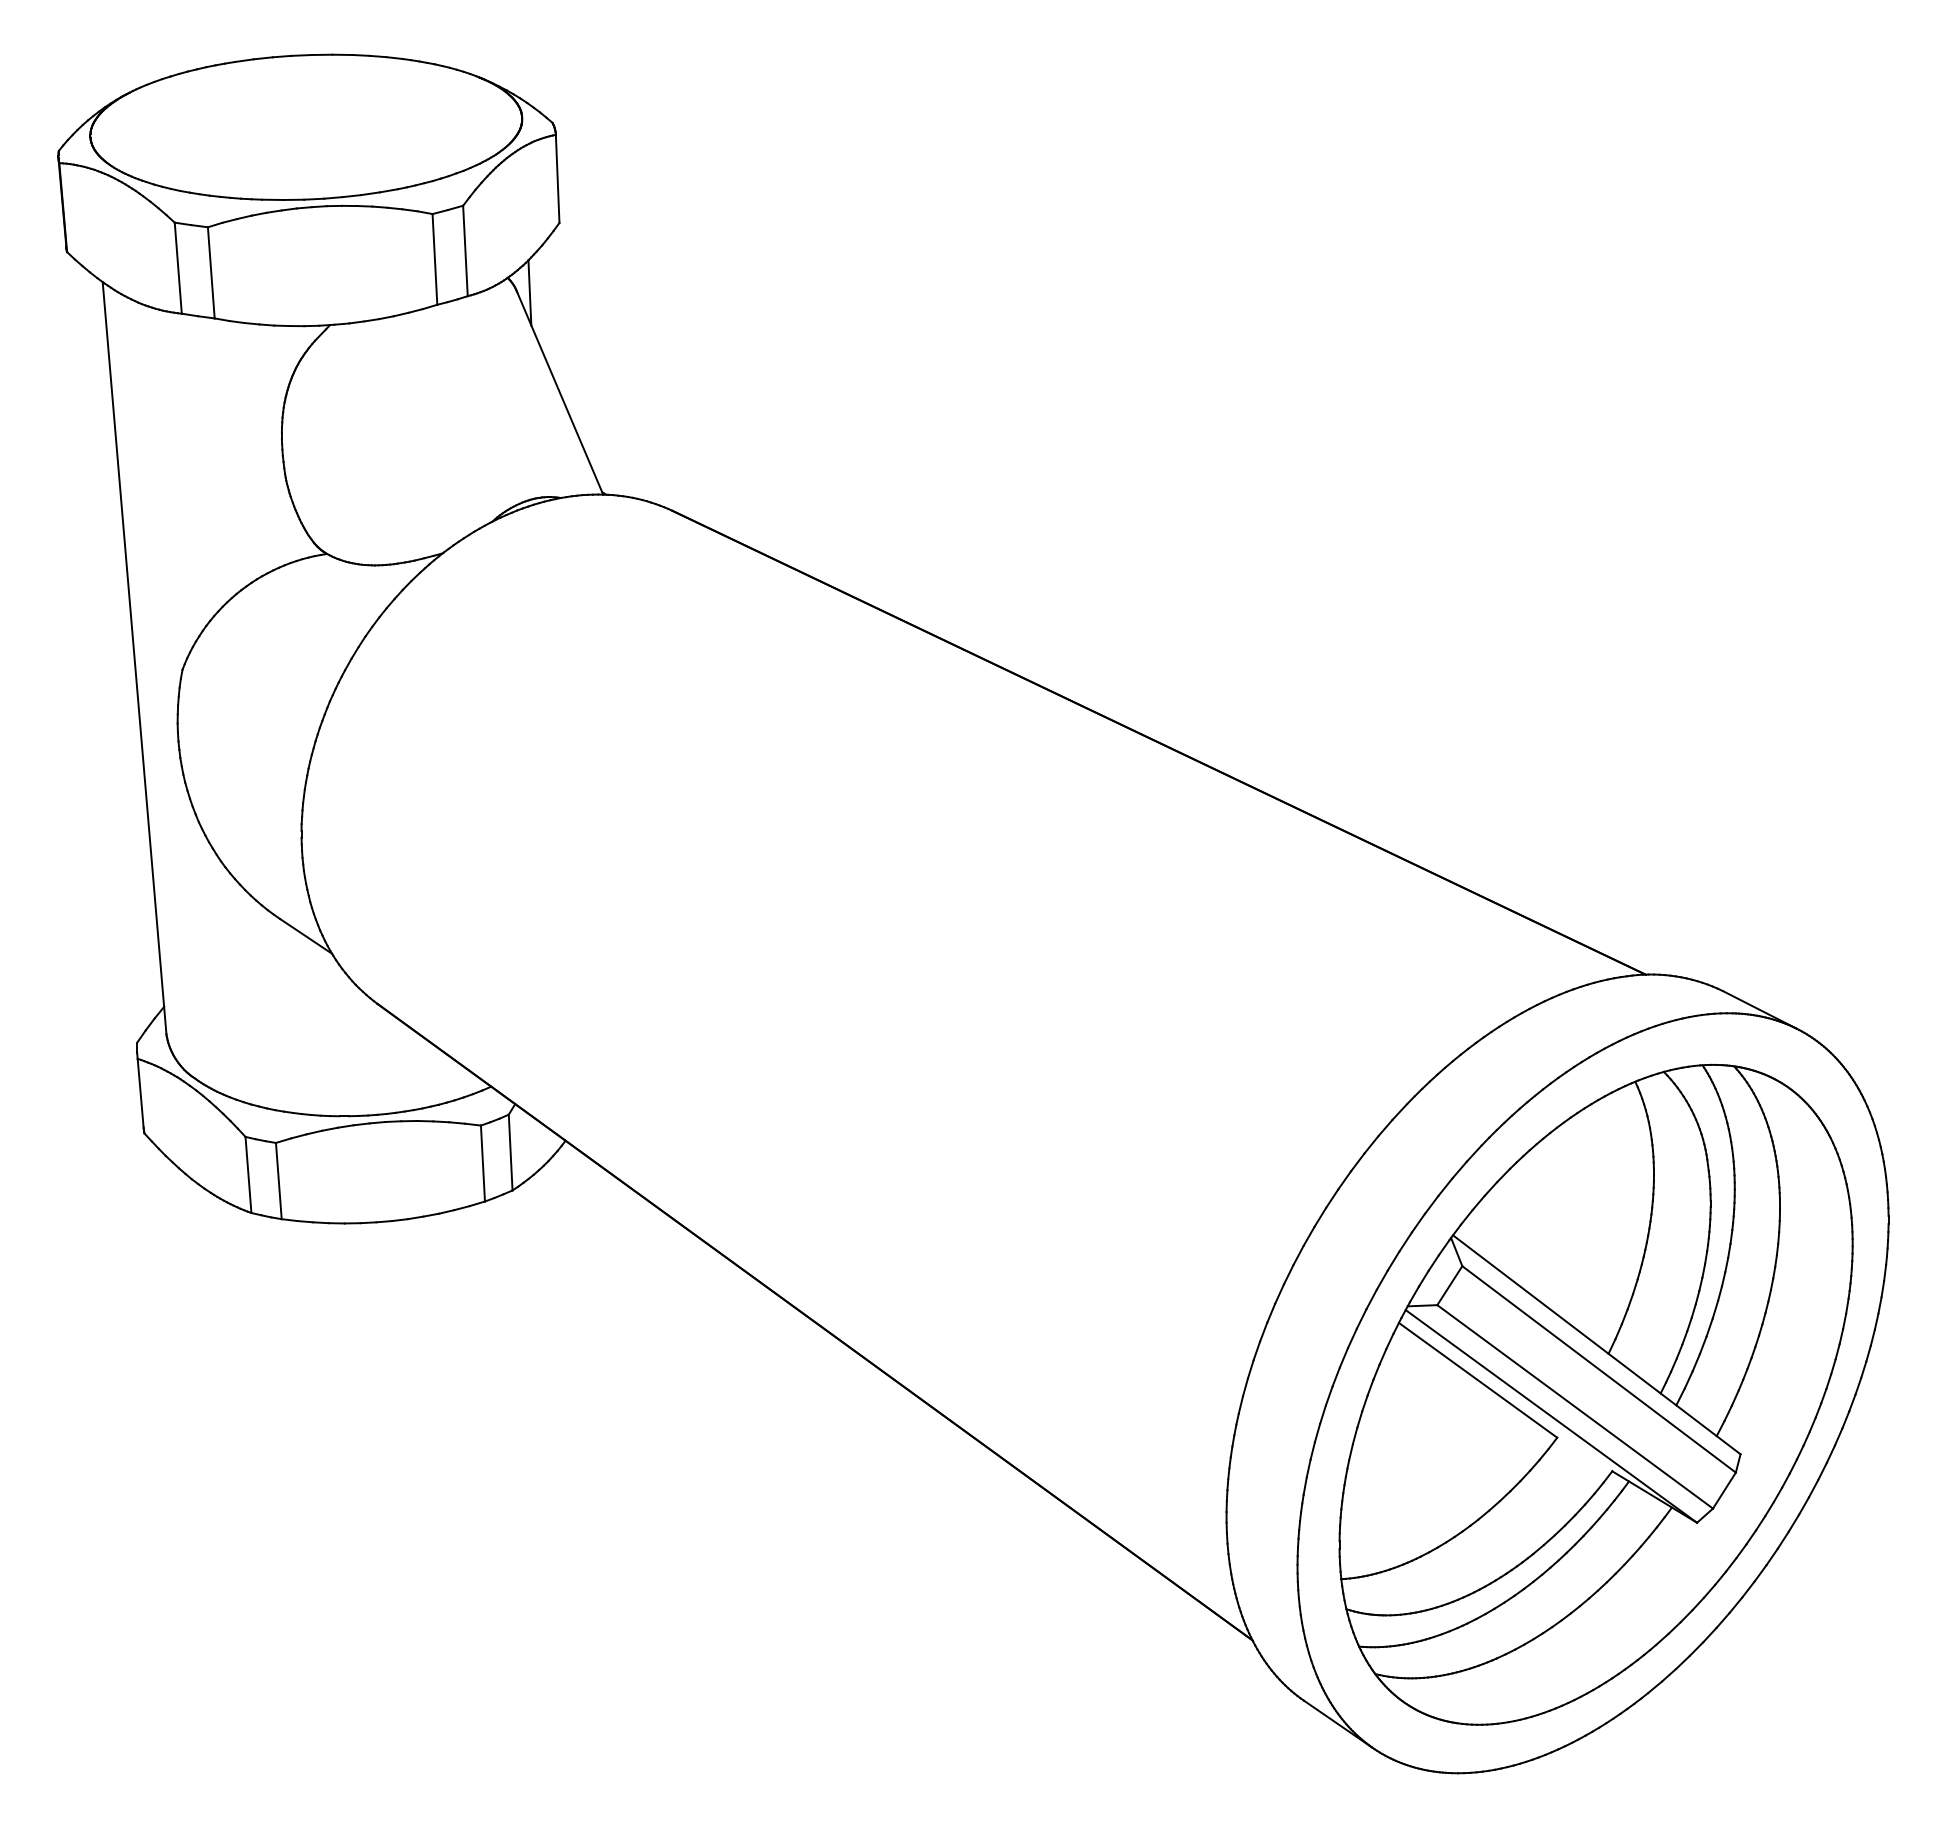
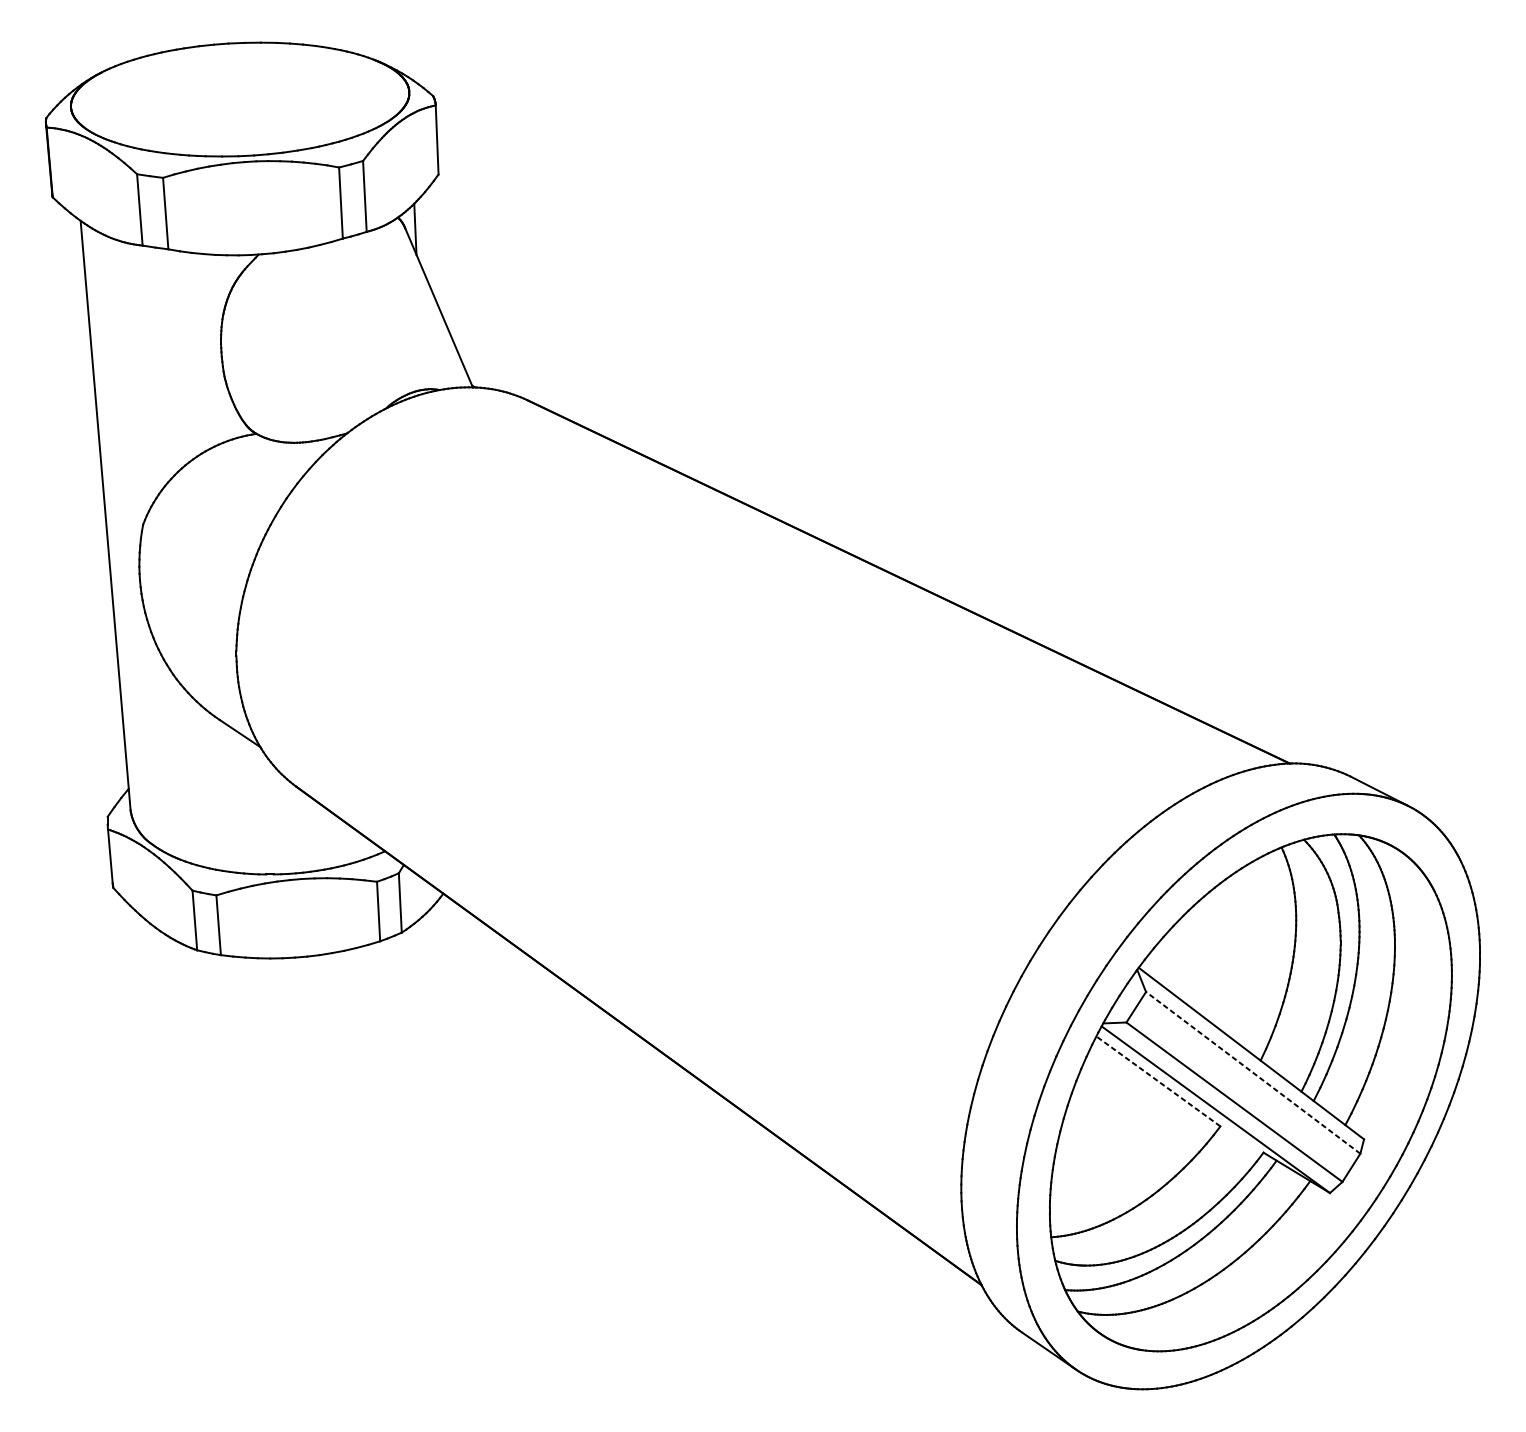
line: (1598, 1369) -> (1252, 1072), solid -> dashed
line: (1478, 1380) -> (1158, 1081), solid -> dashed

